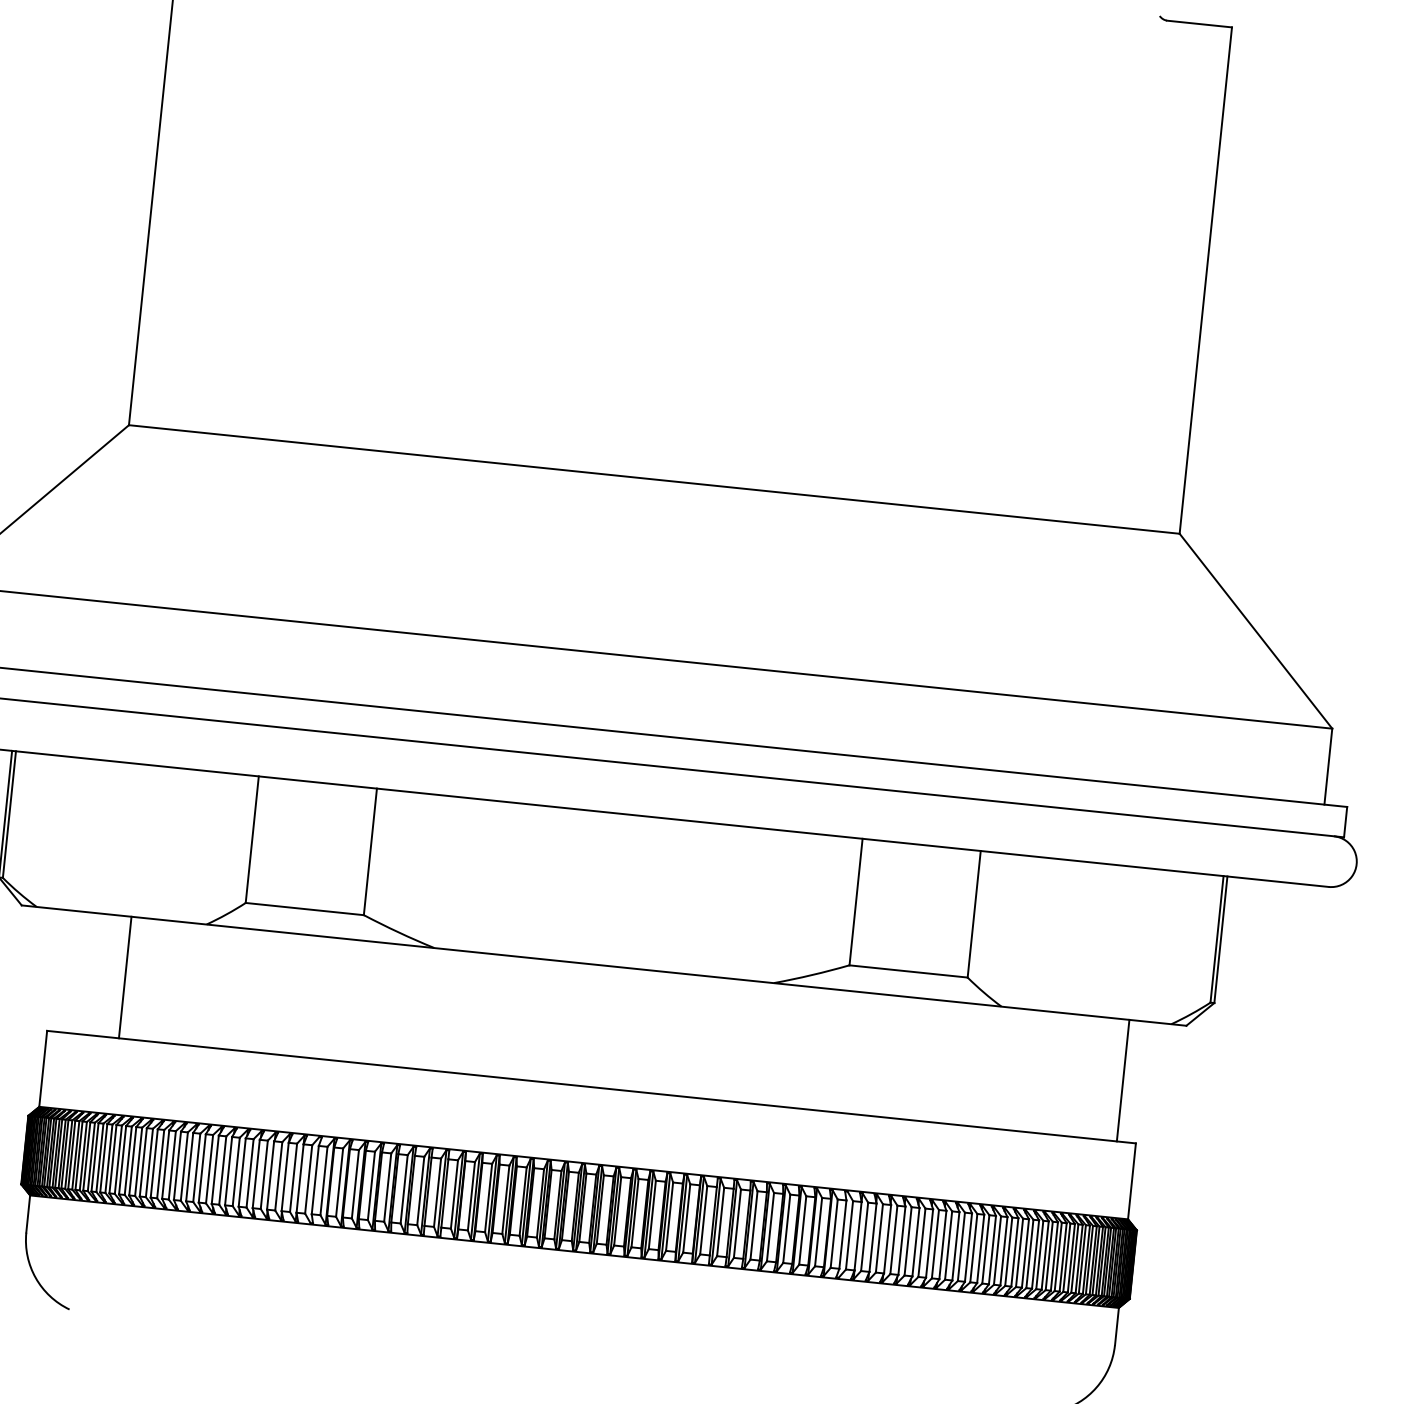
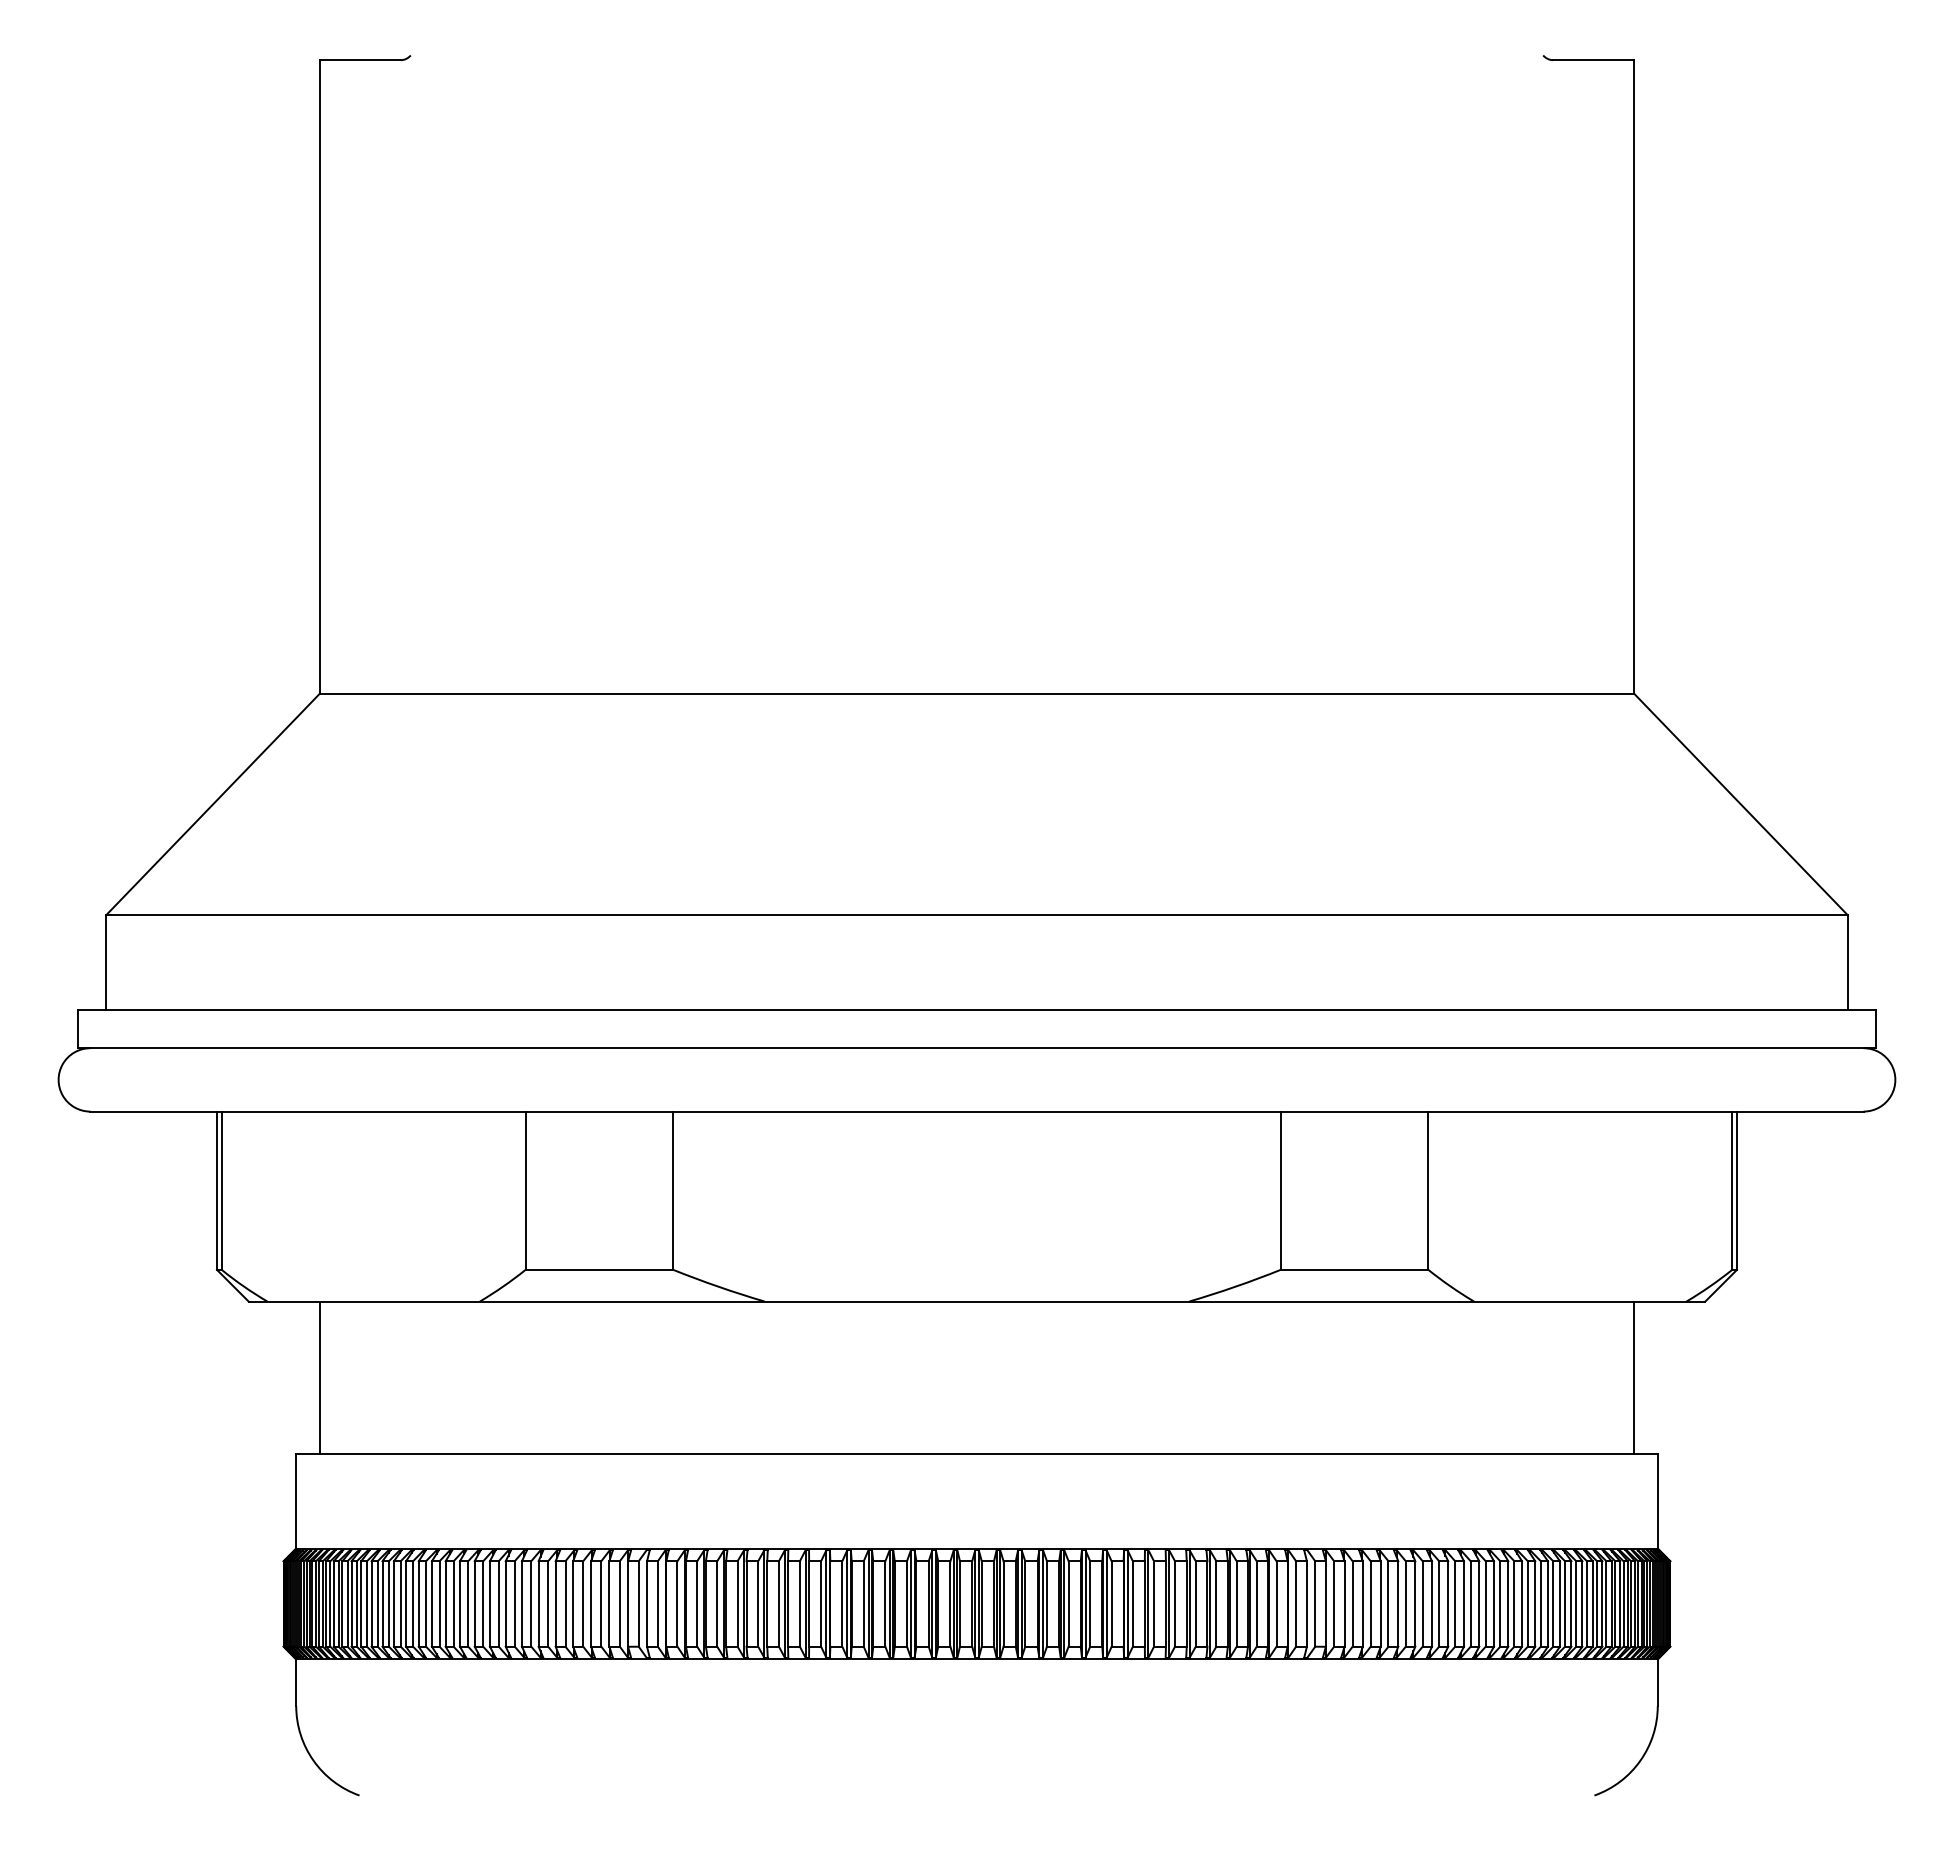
line: (124, 977) -> (319, 1377), moved

